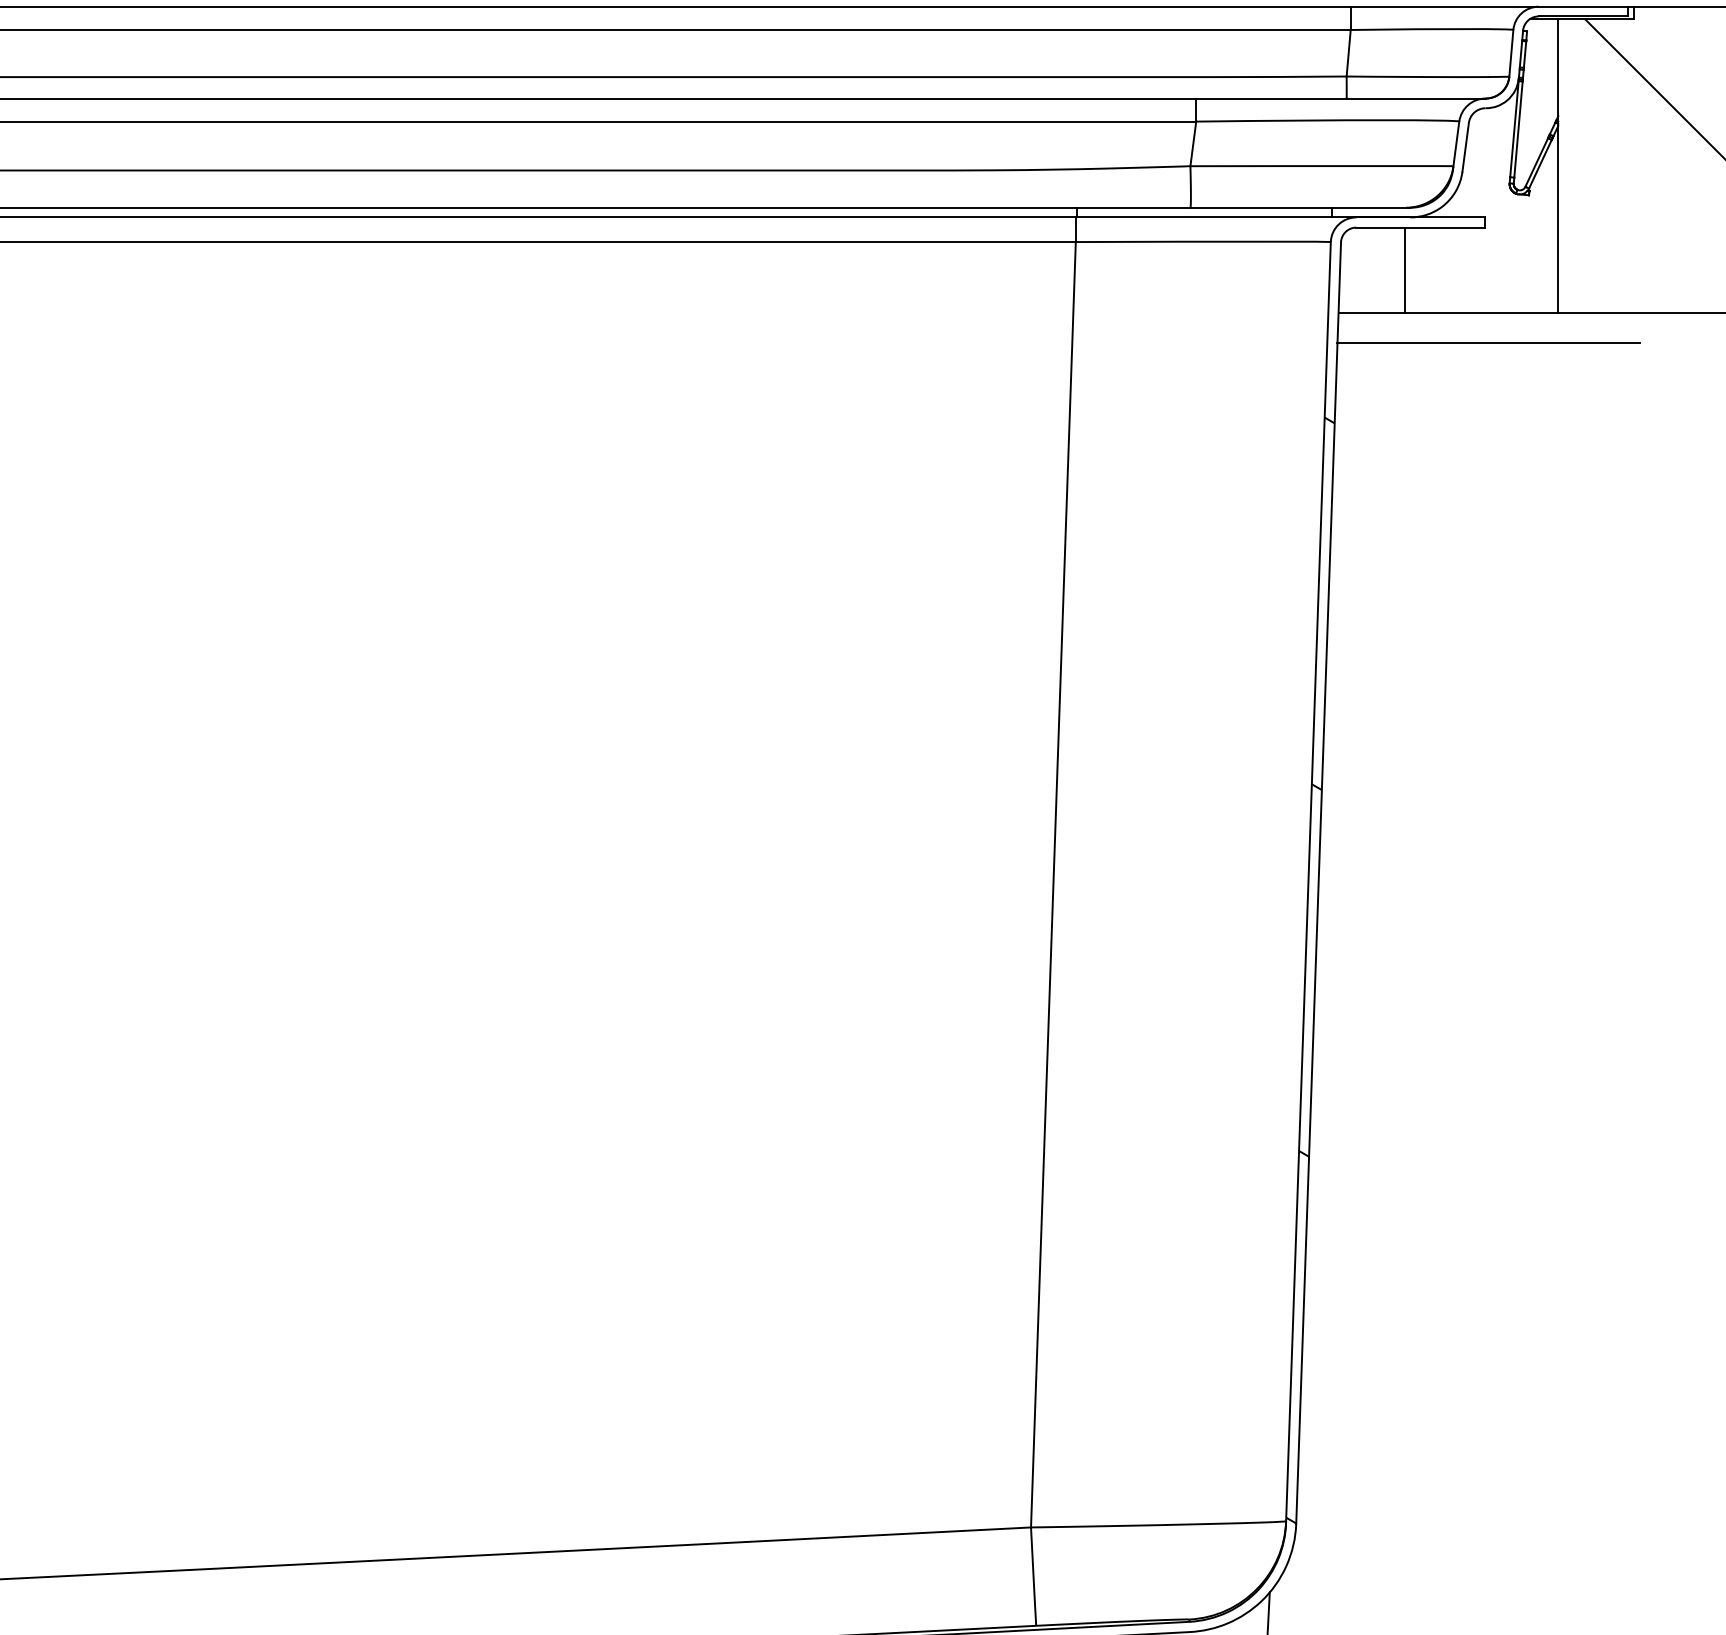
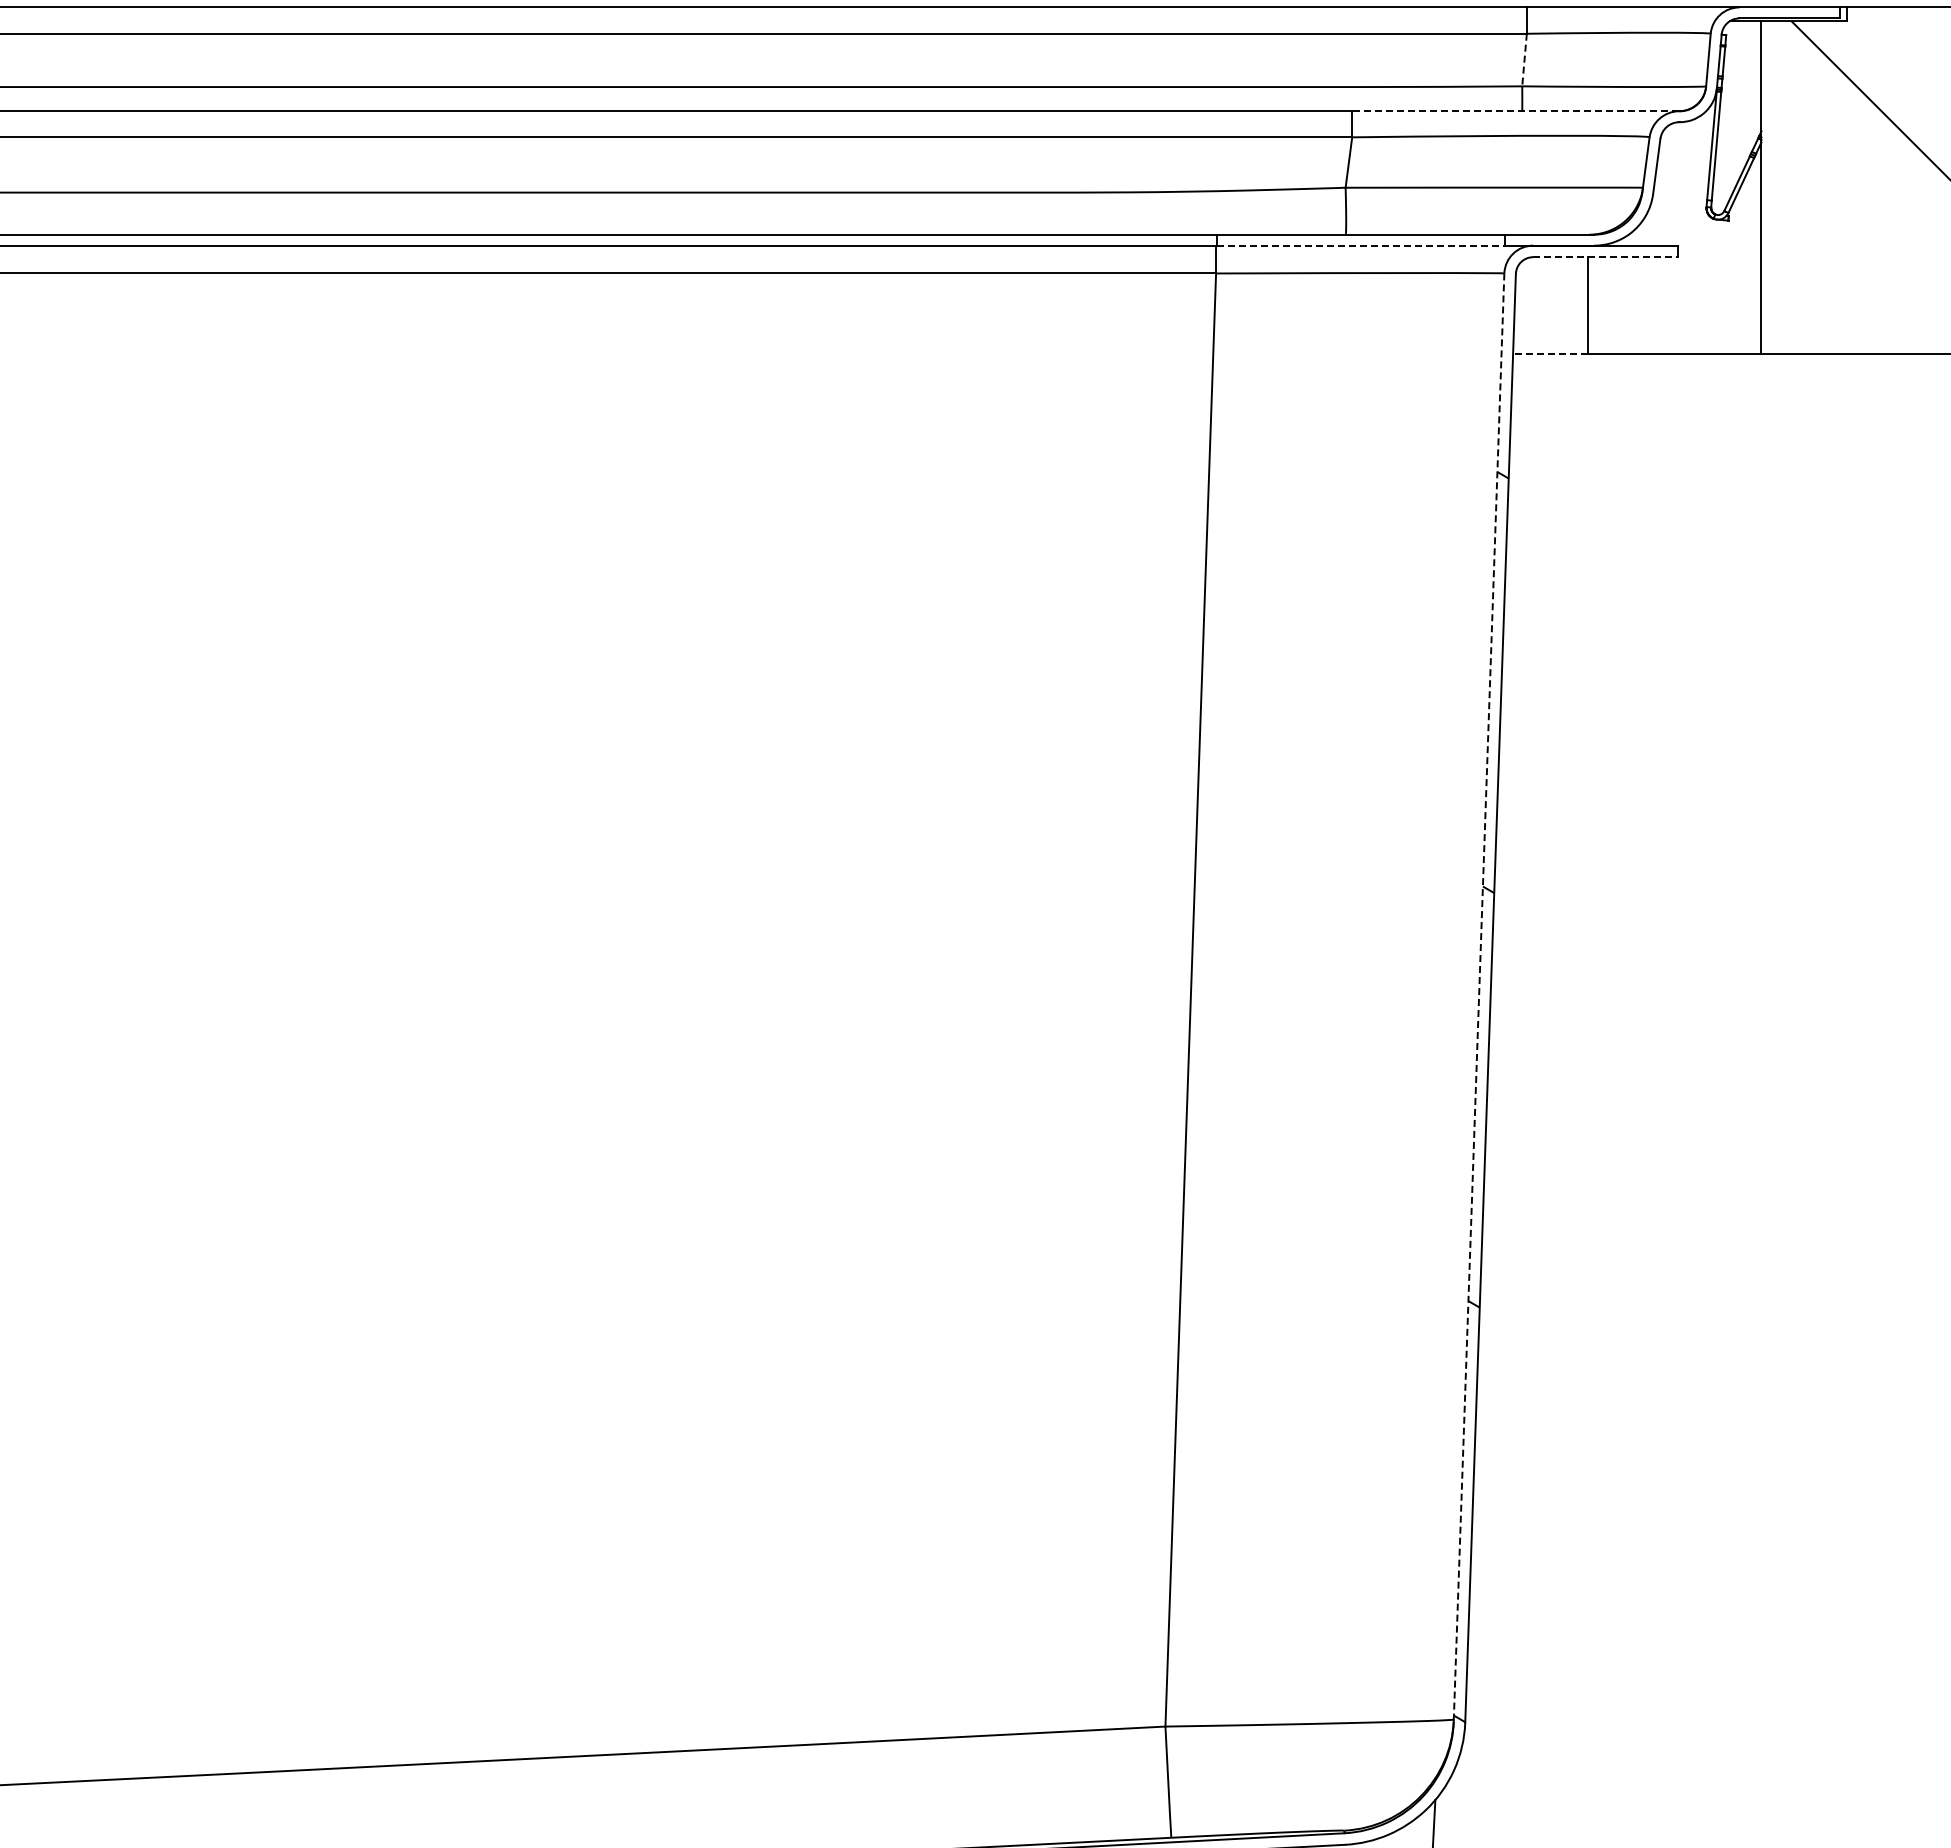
line: (1348, 53) -> (1524, 60), solid -> dashed
line: (1340, 98) -> (1515, 111), solid -> dashed
line: (1204, 217) -> (1361, 245), solid -> dashed
line: (1420, 227) -> (1605, 257), solid -> dashed
line: (1371, 312) -> (1550, 353), solid -> dashed
line: (1488, 343) -> (1682, 388), removed
line: (1308, 882) -> (1479, 997), solid -> dashed

